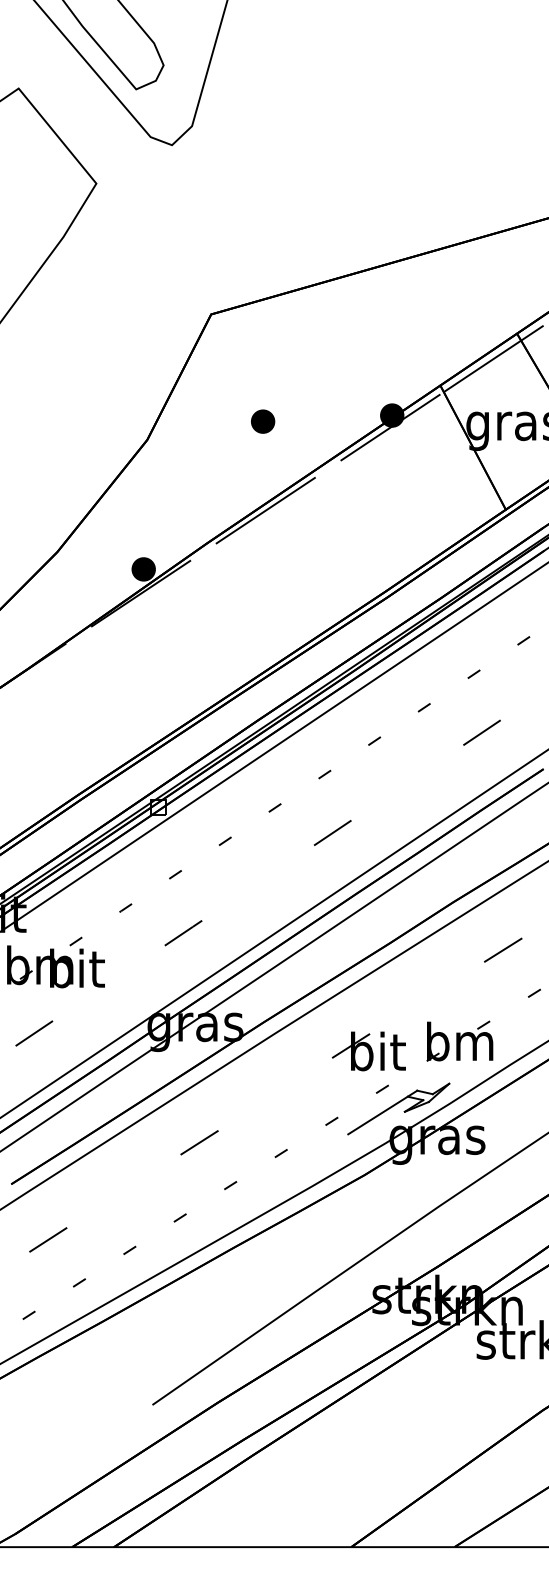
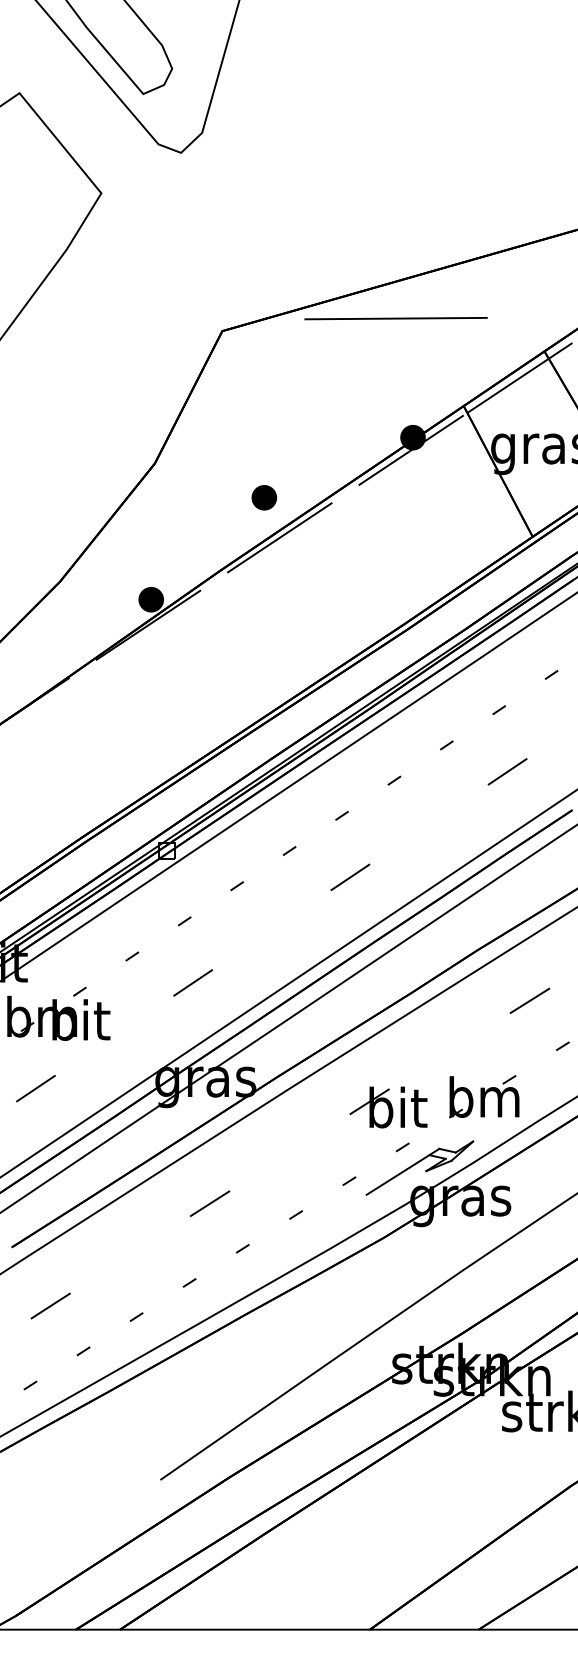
line: (376, 302) -> (396, 318), added
part: (263, 421) -> (264, 497), moved

